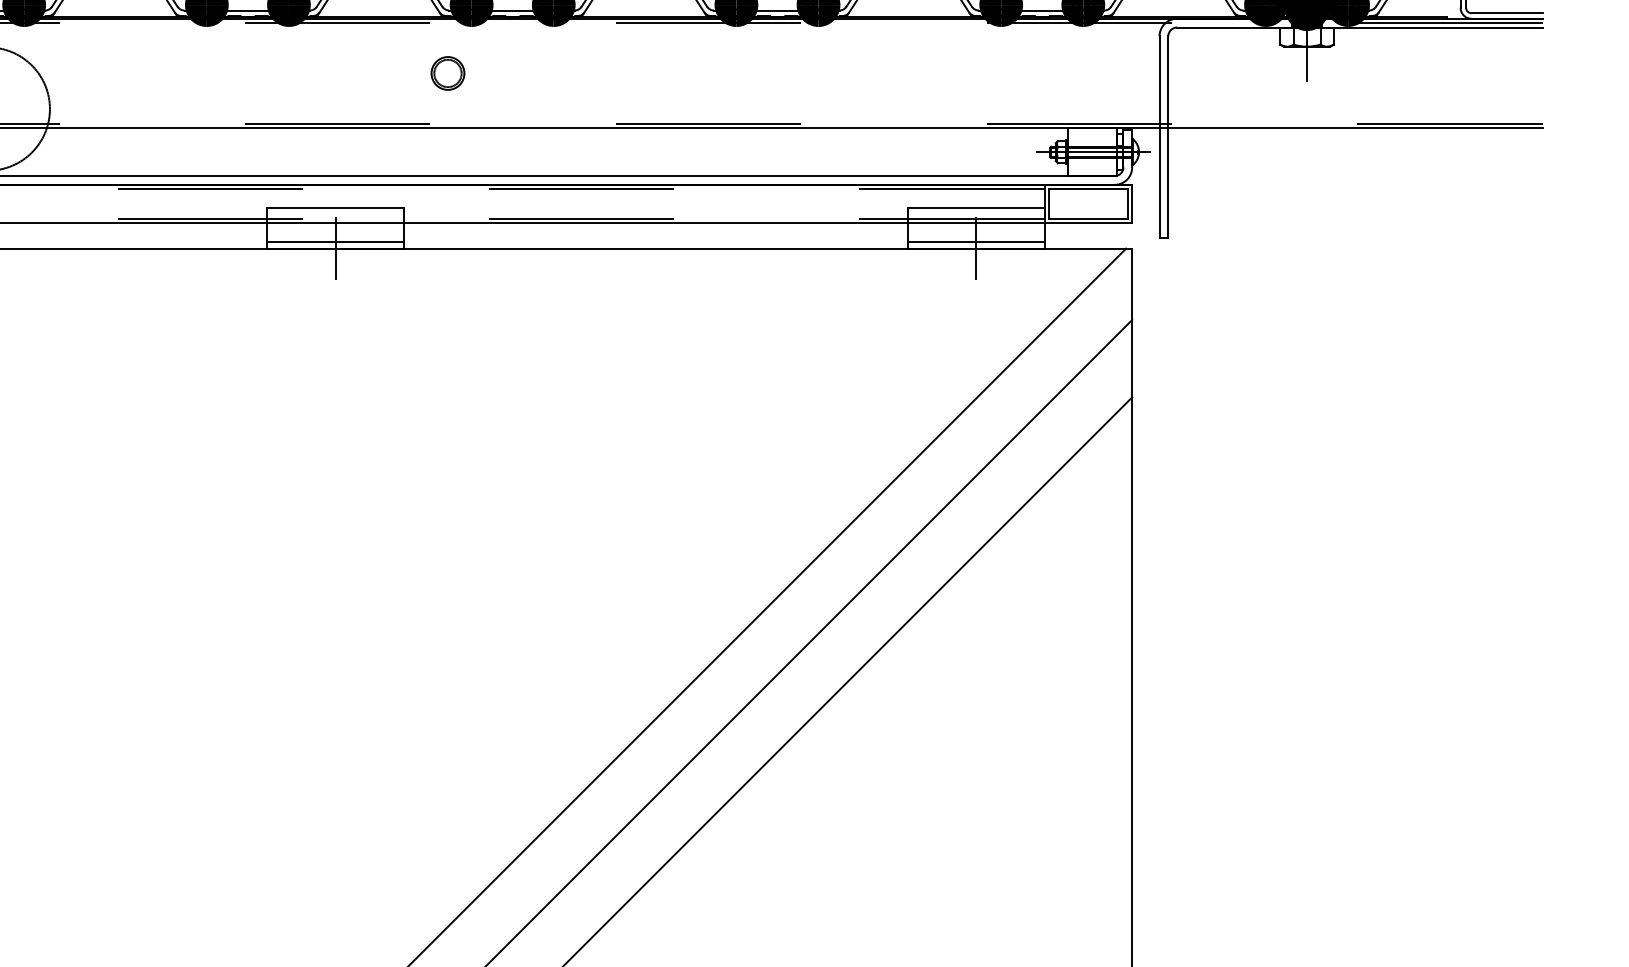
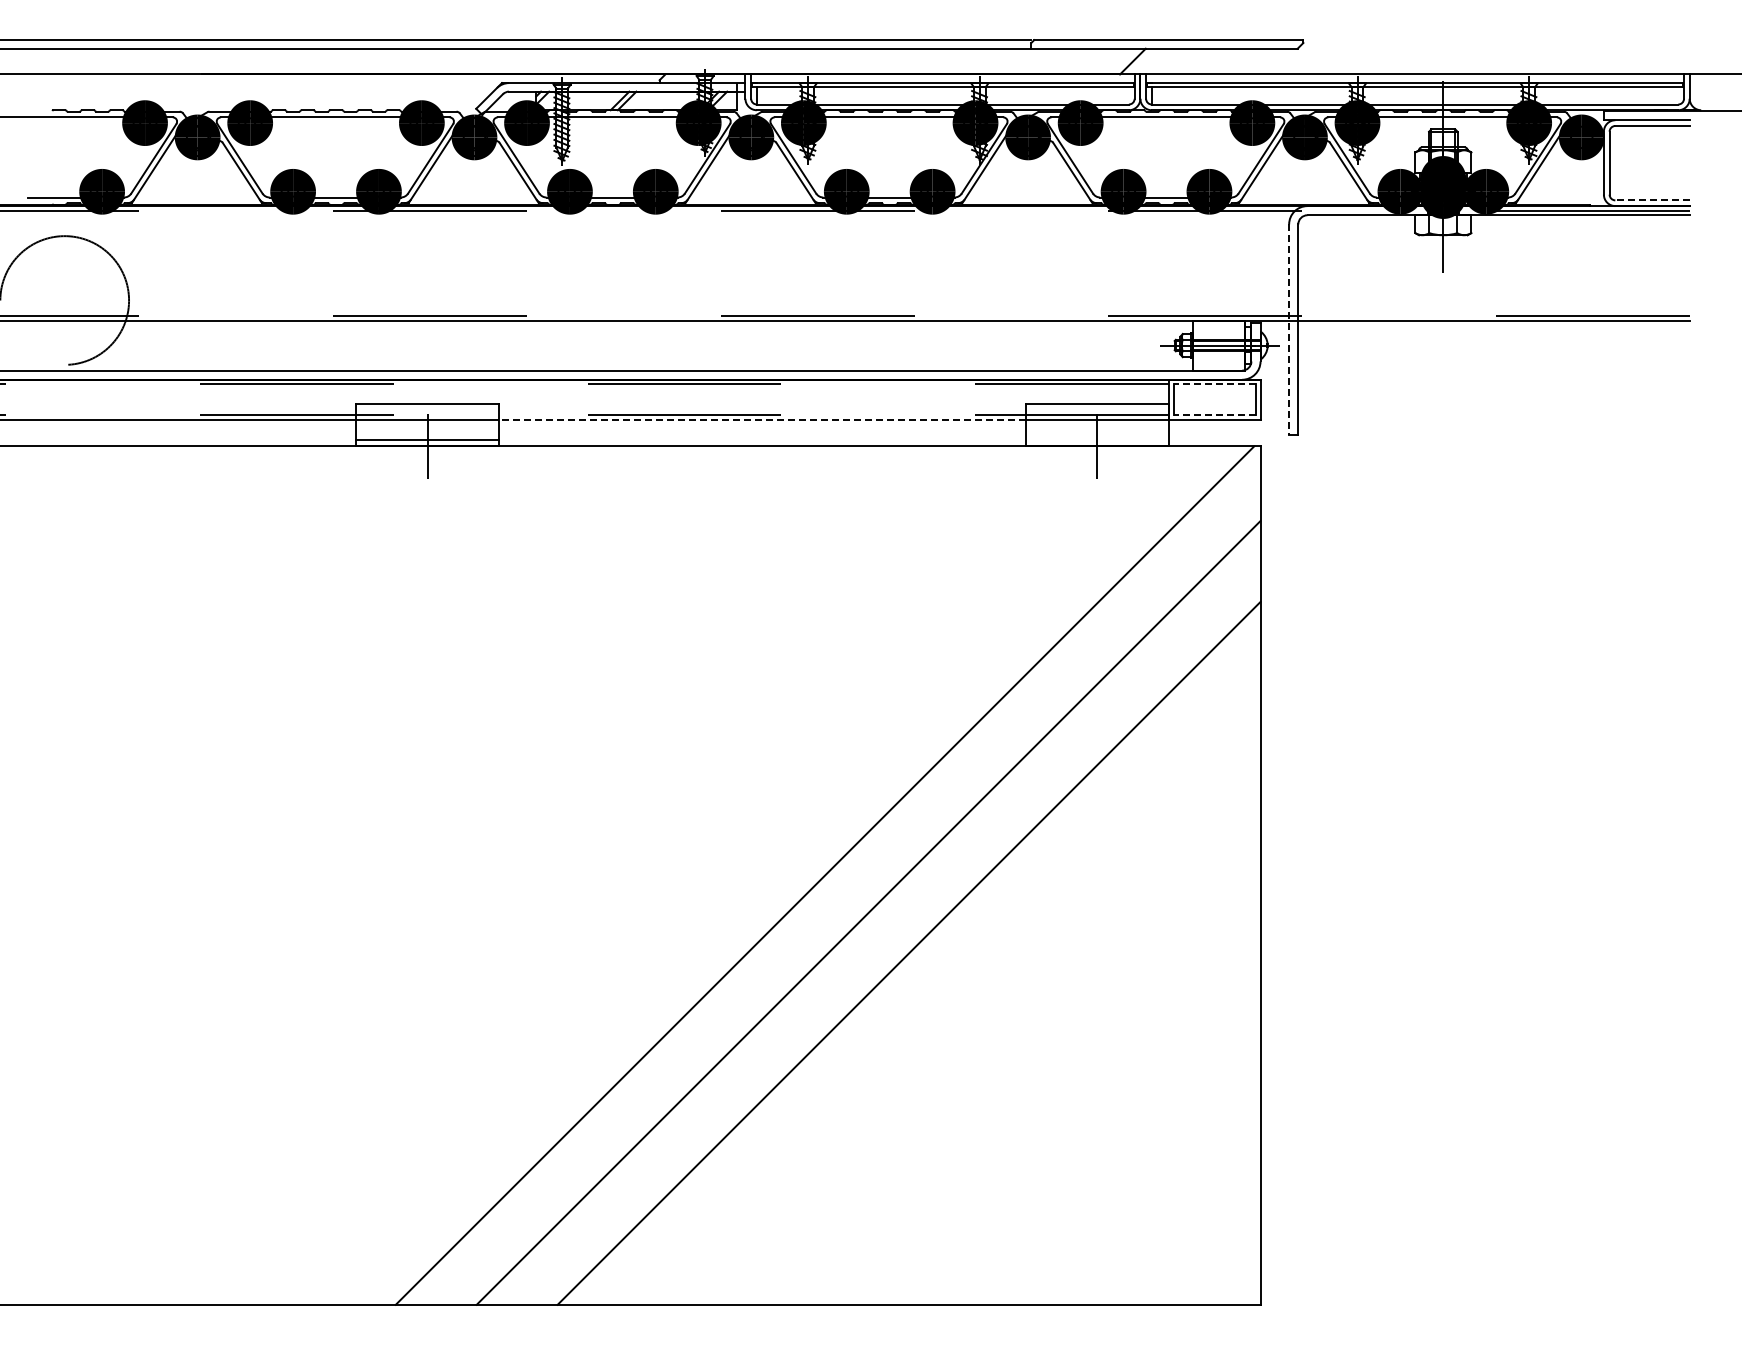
line: (1507, 13) -> (1652, 200), solid -> dashed
part: (448, 73) -> (545, 263), removed
line: (1159, 137) -> (1289, 330), solid -> dashed
line: (1088, 189) -> (1214, 384), solid -> dashed
line: (1088, 219) -> (1214, 415), solid -> dashed
line: (655, 222) -> (762, 419), solid -> dashed
line: (975, 242) -> (1096, 439), removed

